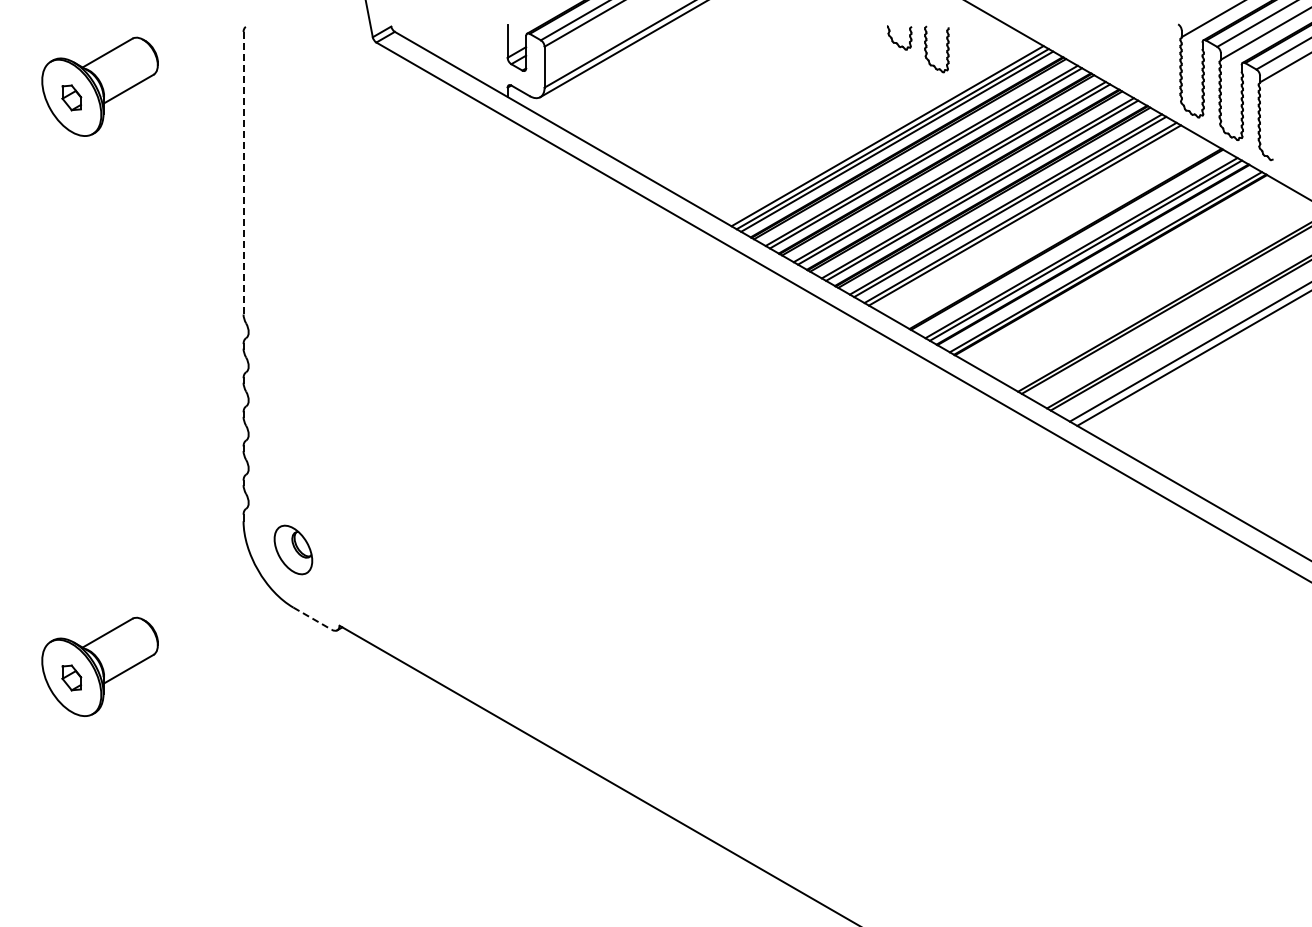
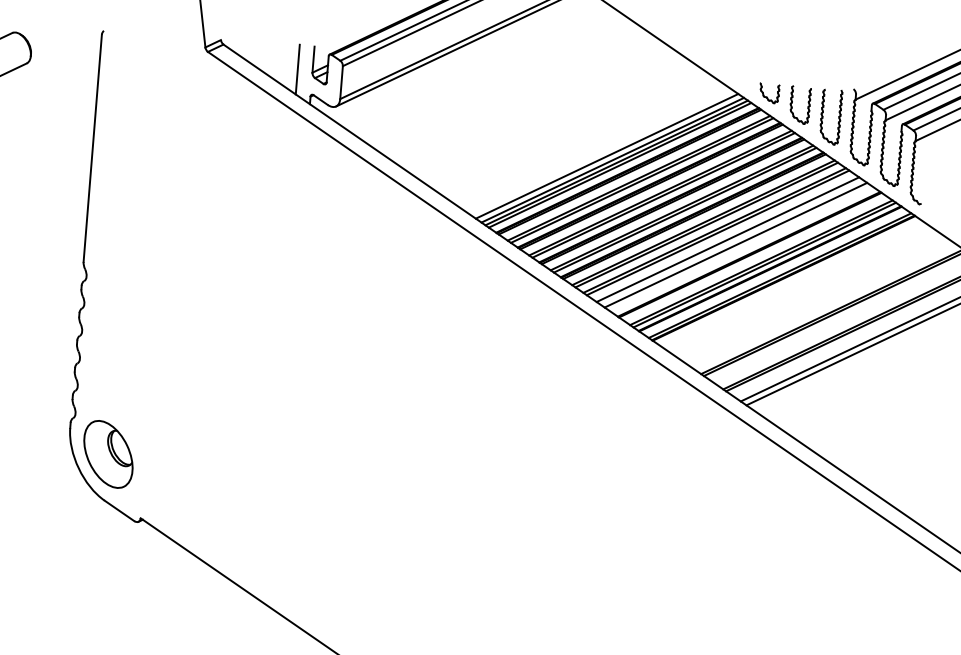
part: (899, 37) -> (769, 93), moved
part: (927, 47) -> (792, 103), moved
line: (489, 55) -> (298, 69), added
part: (1143, 60) -> (823, 115), added
line: (880, 131) -> (607, 156), added
line: (243, 173) -> (92, 148), dashed -> solid
line: (1037, 222) -> (727, 239), added
line: (1048, 228) -> (736, 244), added
part: (293, 549) -> (108, 454), size x1.67
line: (313, 618) -> (120, 510), dashed -> solid

